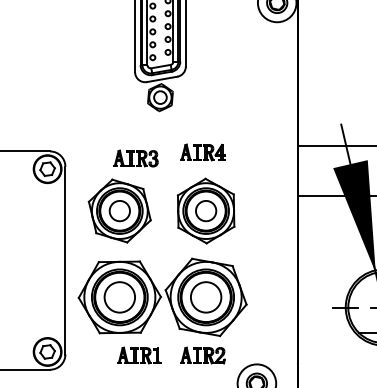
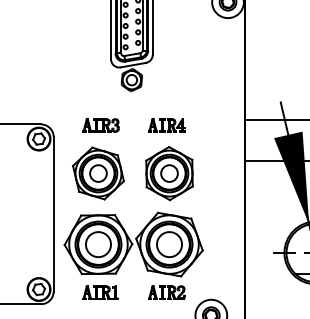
part: (135, 158) -> (100, 125), moved
part: (139, 355) -> (100, 292), moved

